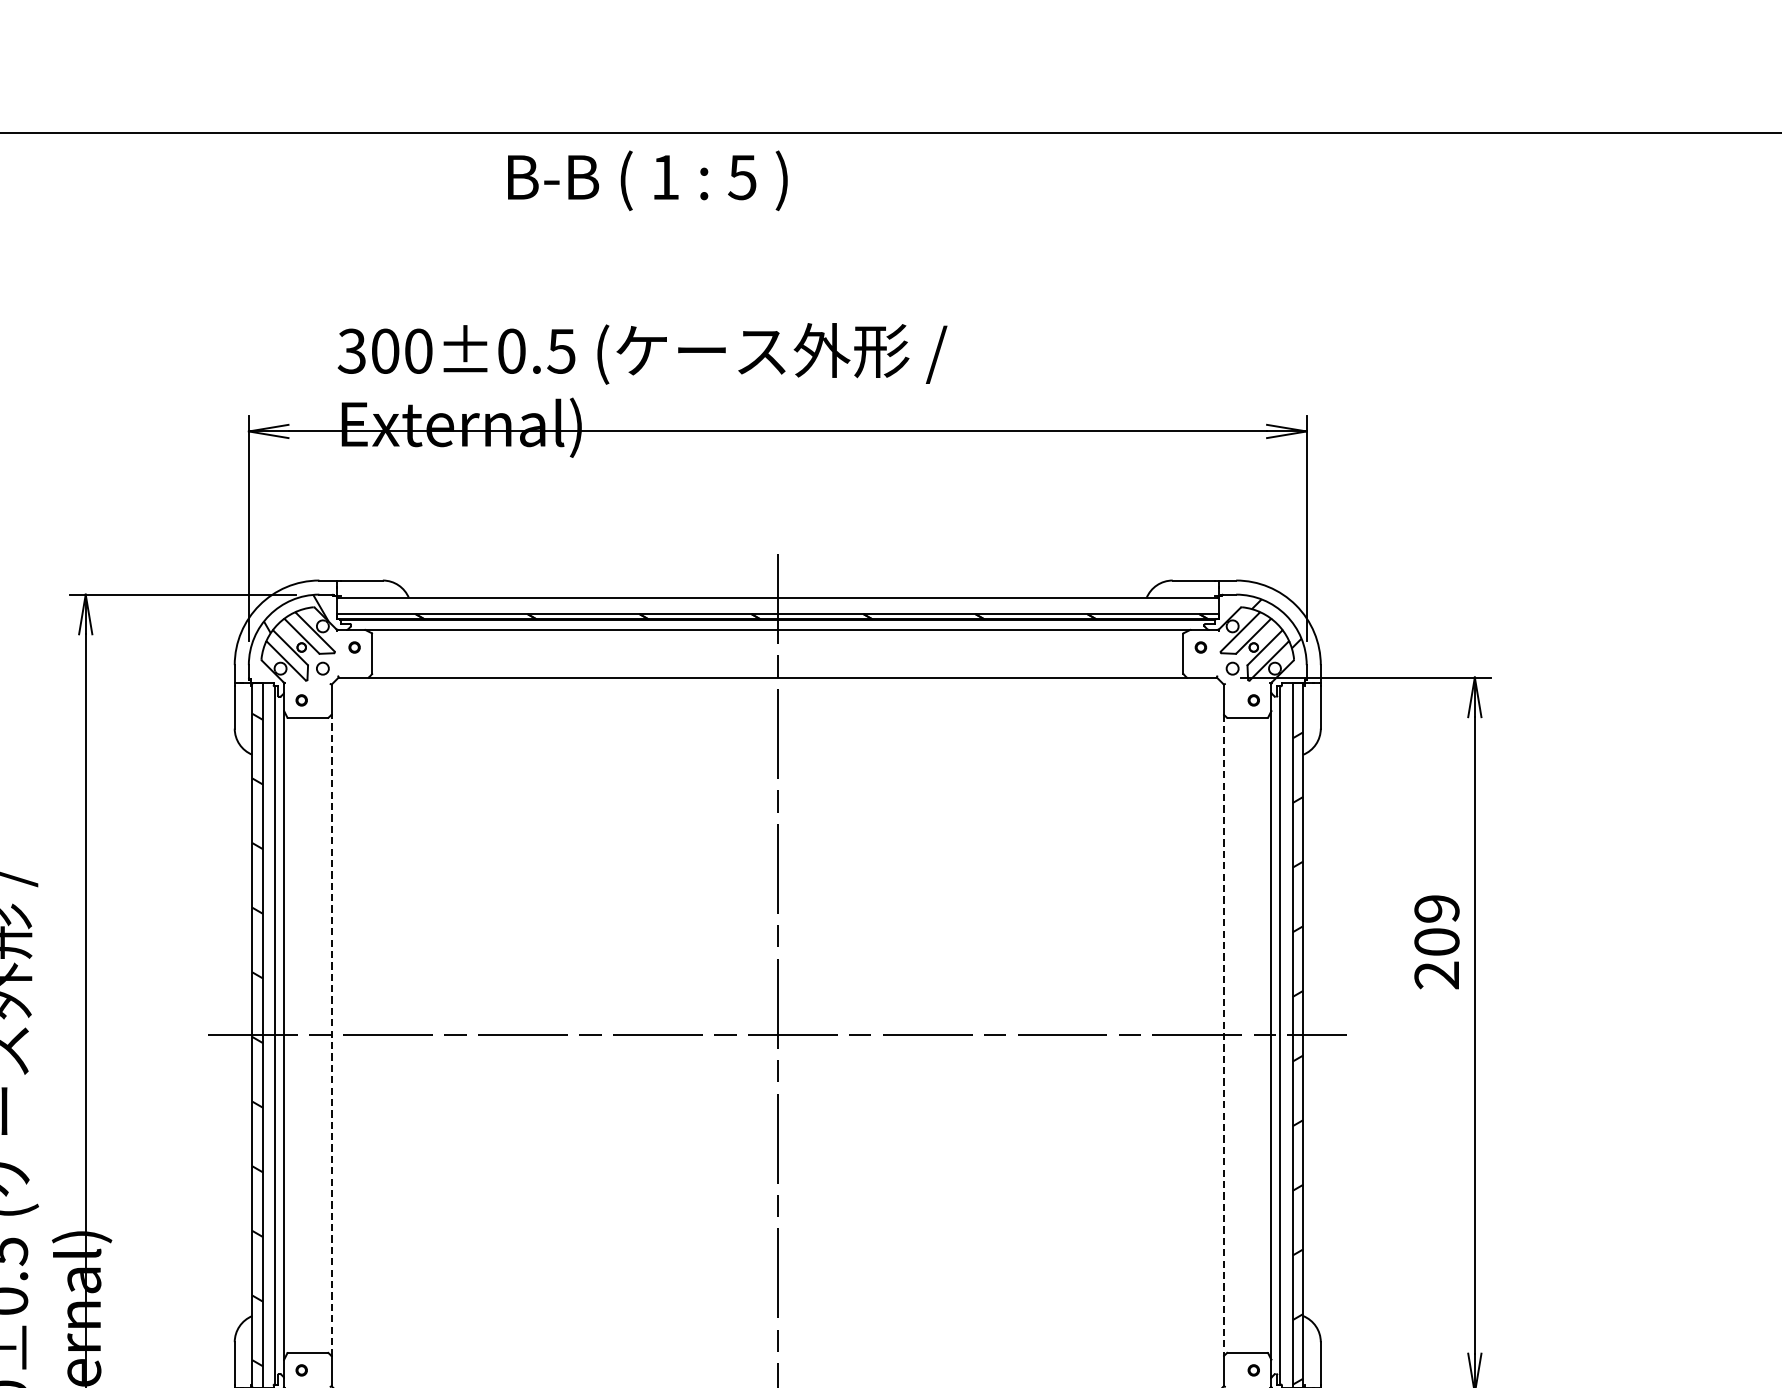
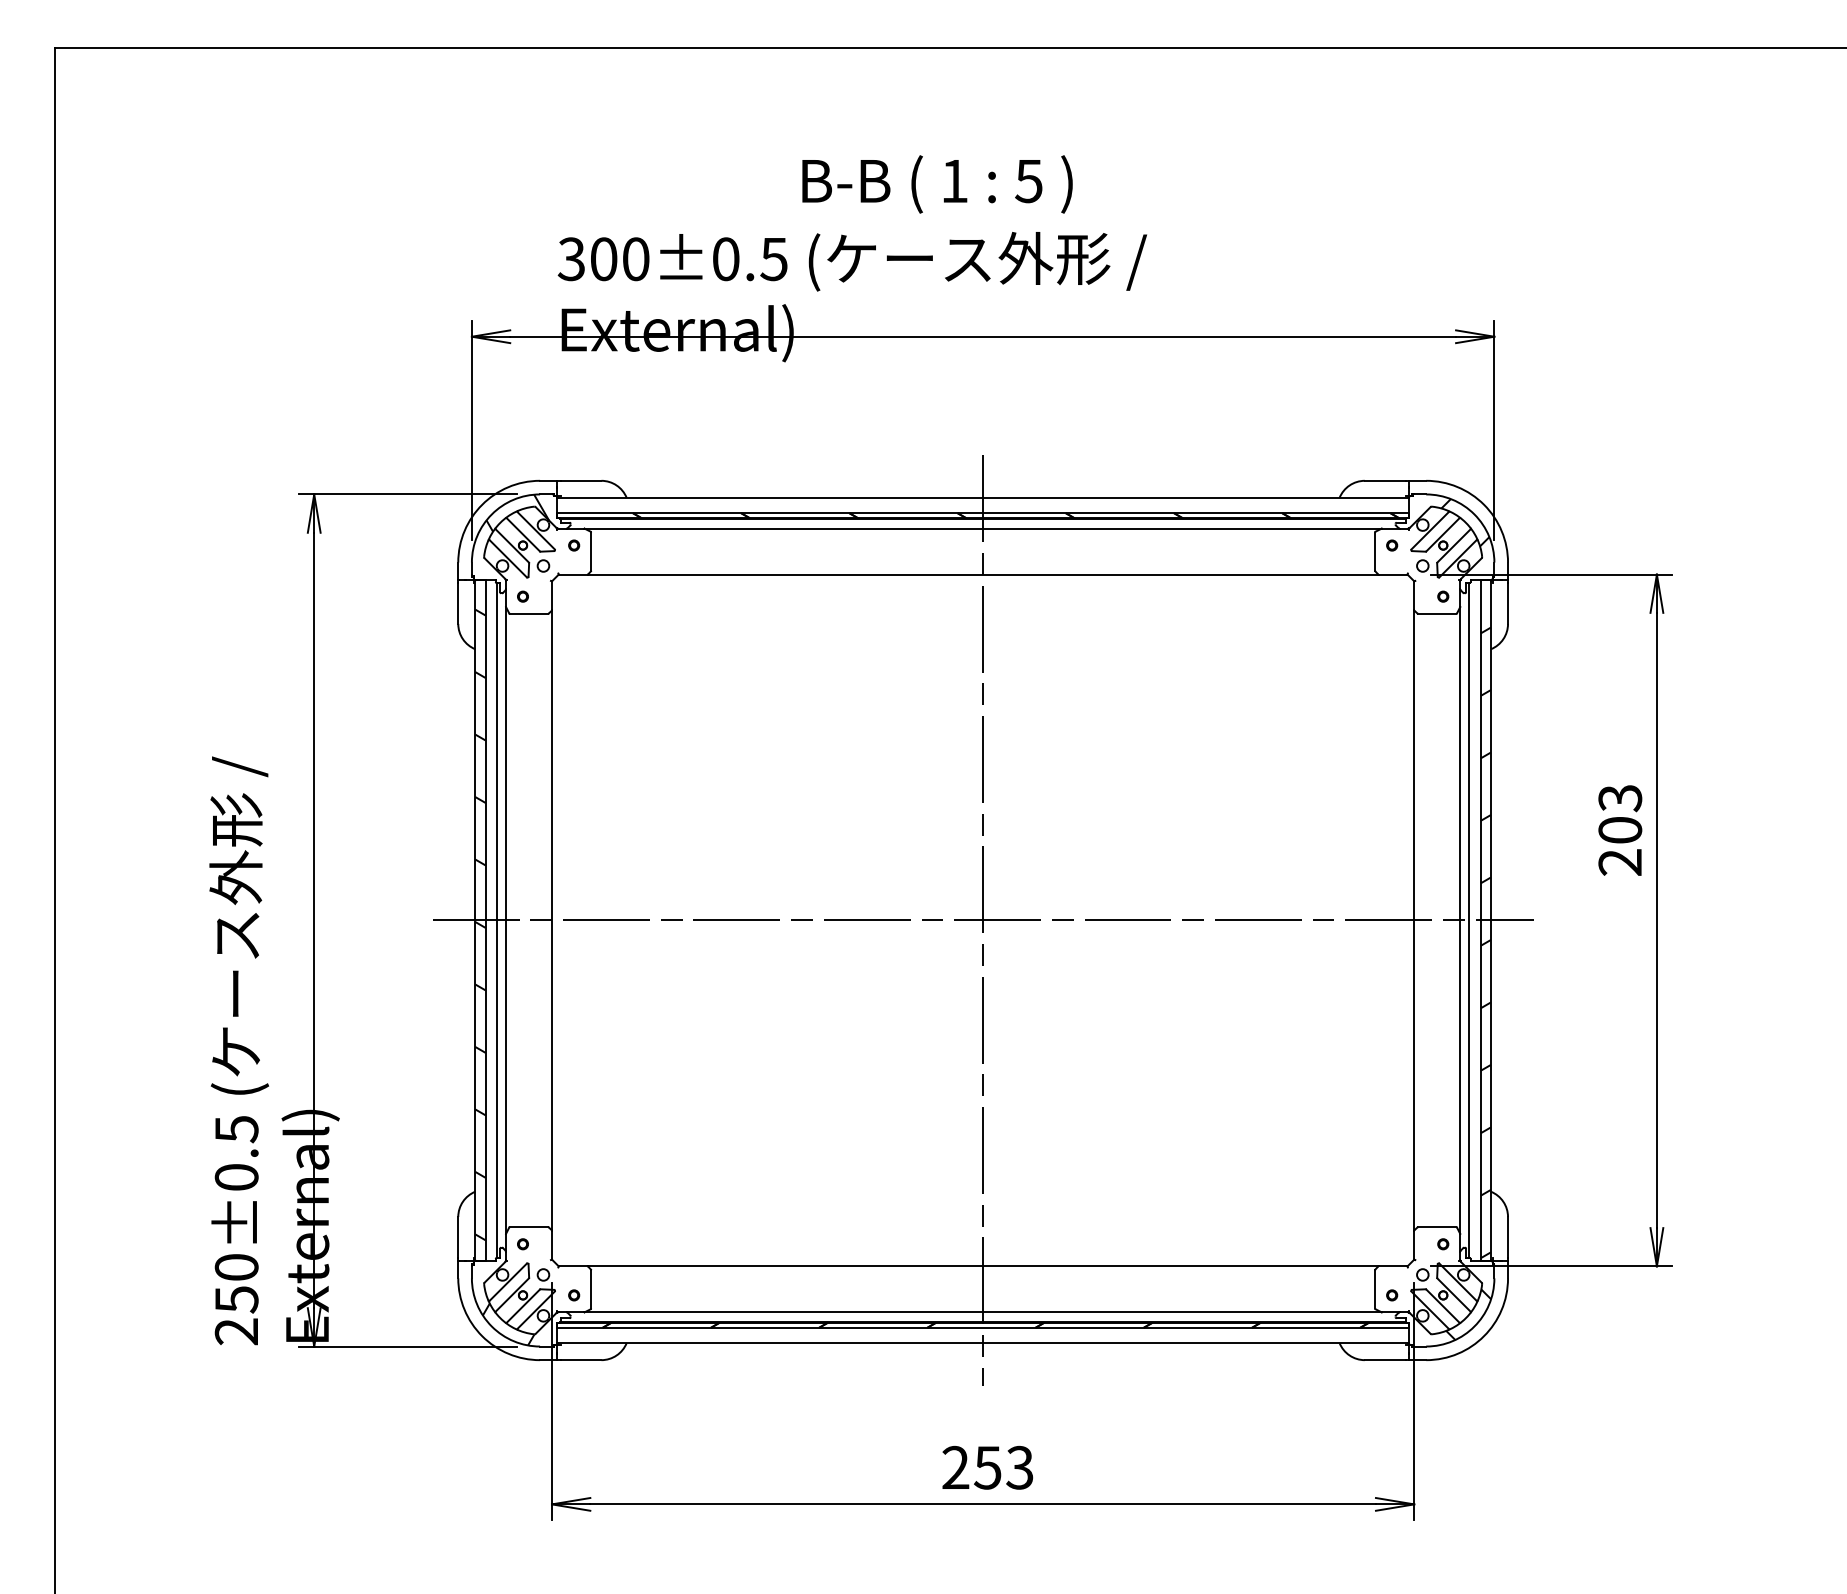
text: (647, 180) -> (937, 184), moved
text: (1437, 909) -> (1620, 798), 209 -> 203
line: (331, 1034) -> (551, 919), dashed -> solid
line: (1224, 1035) -> (1414, 920), dashed -> solid

